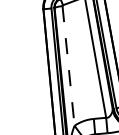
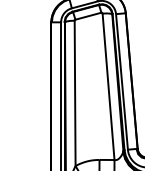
line: (68, 66) -> (75, 93), dashed -> solid

